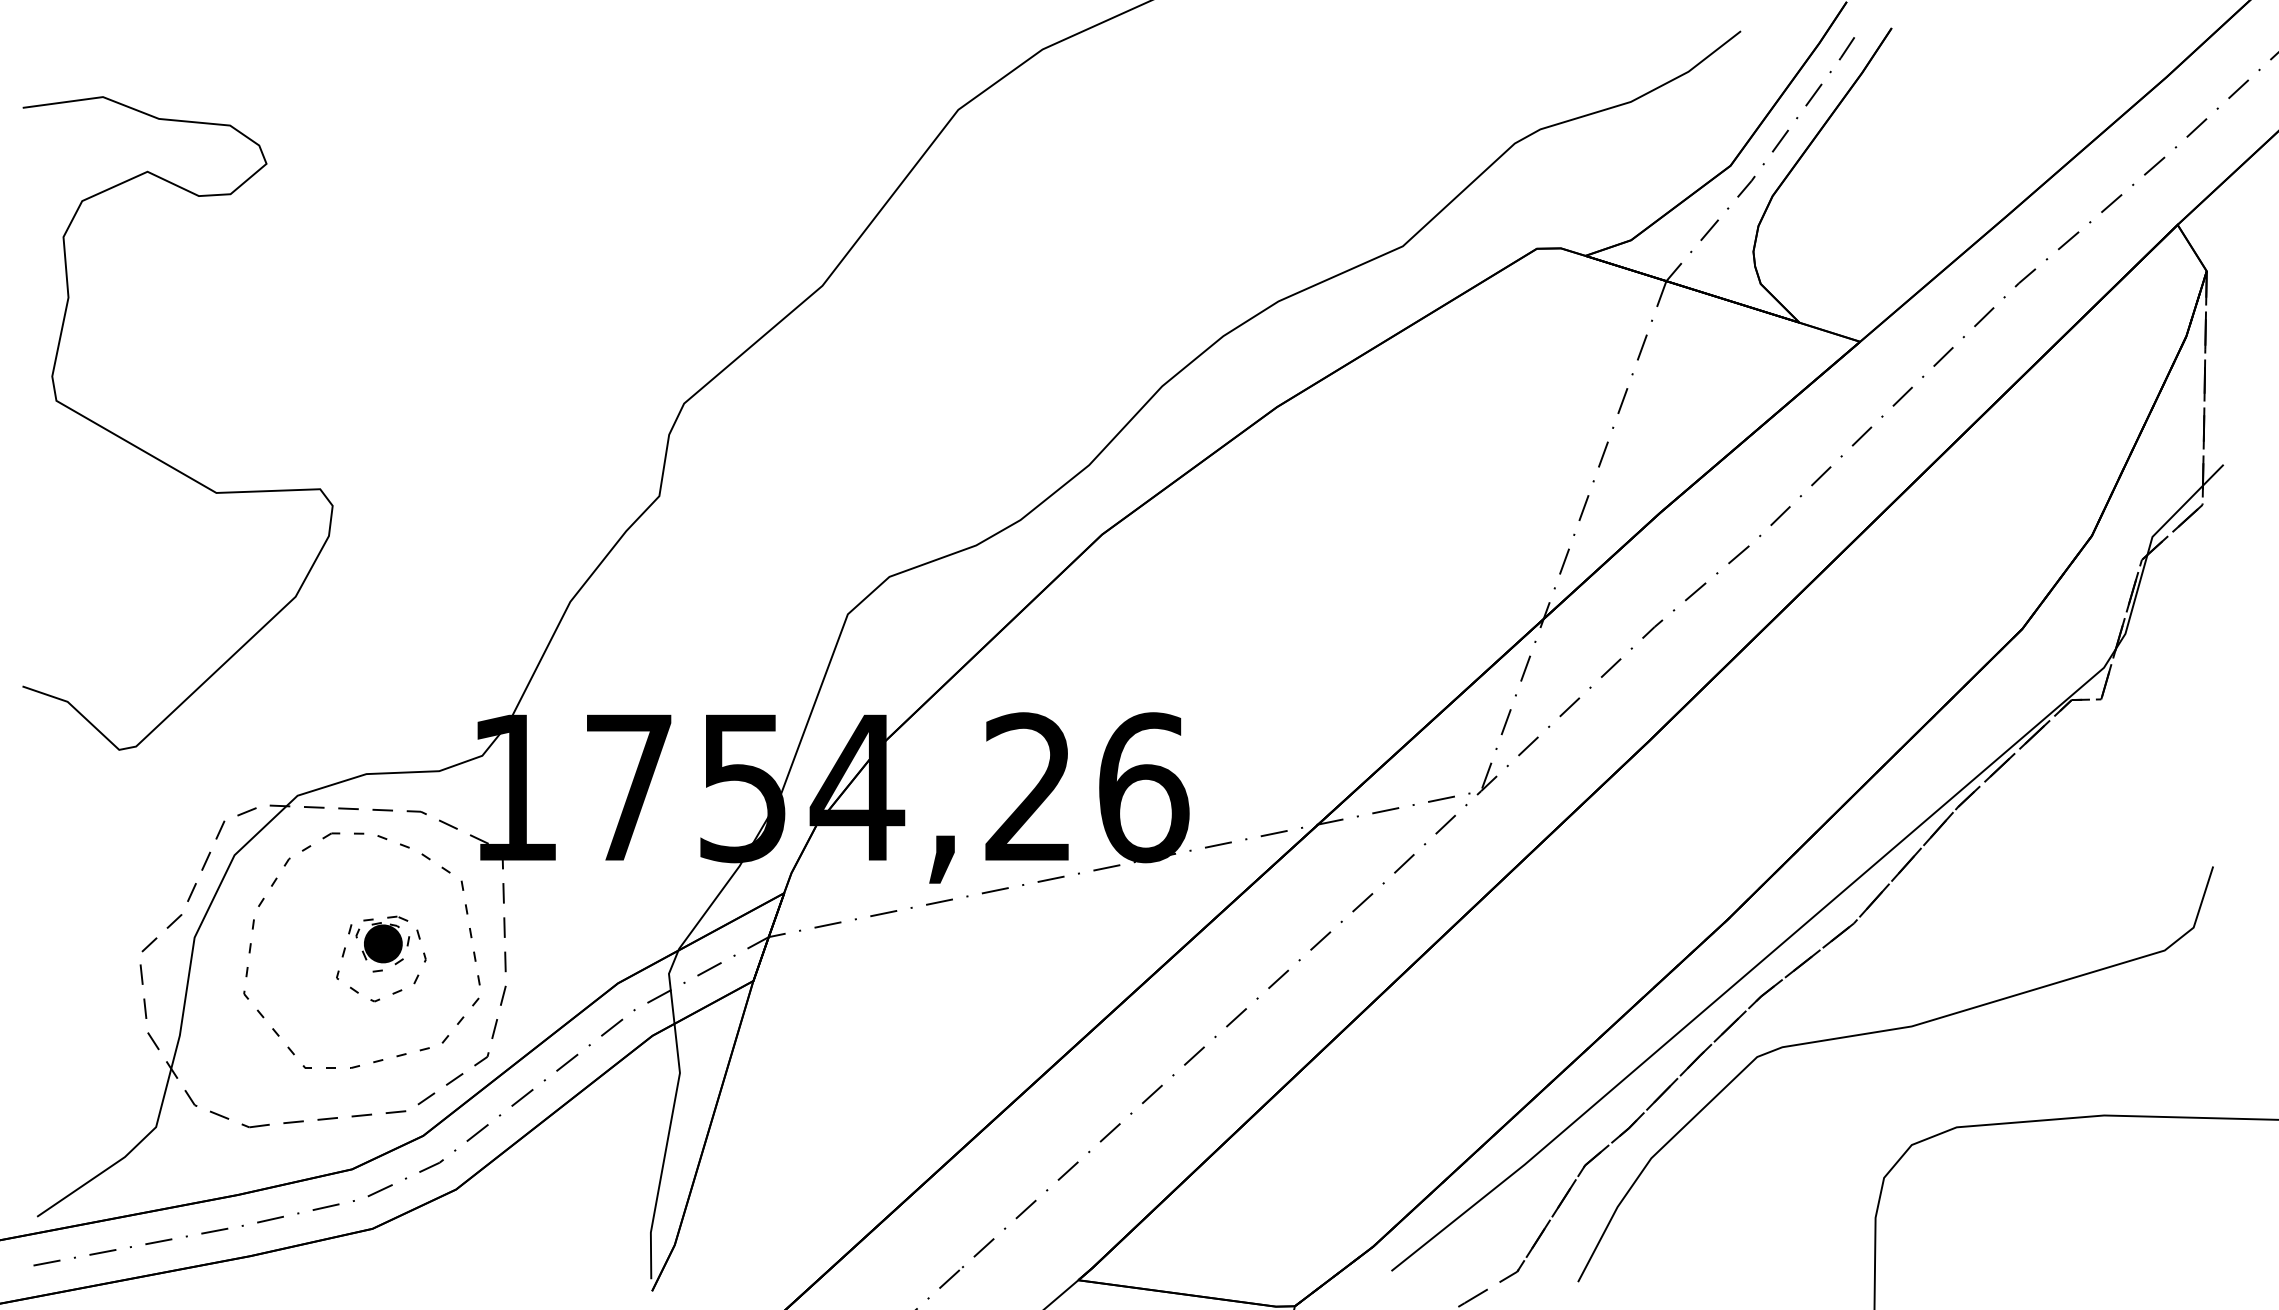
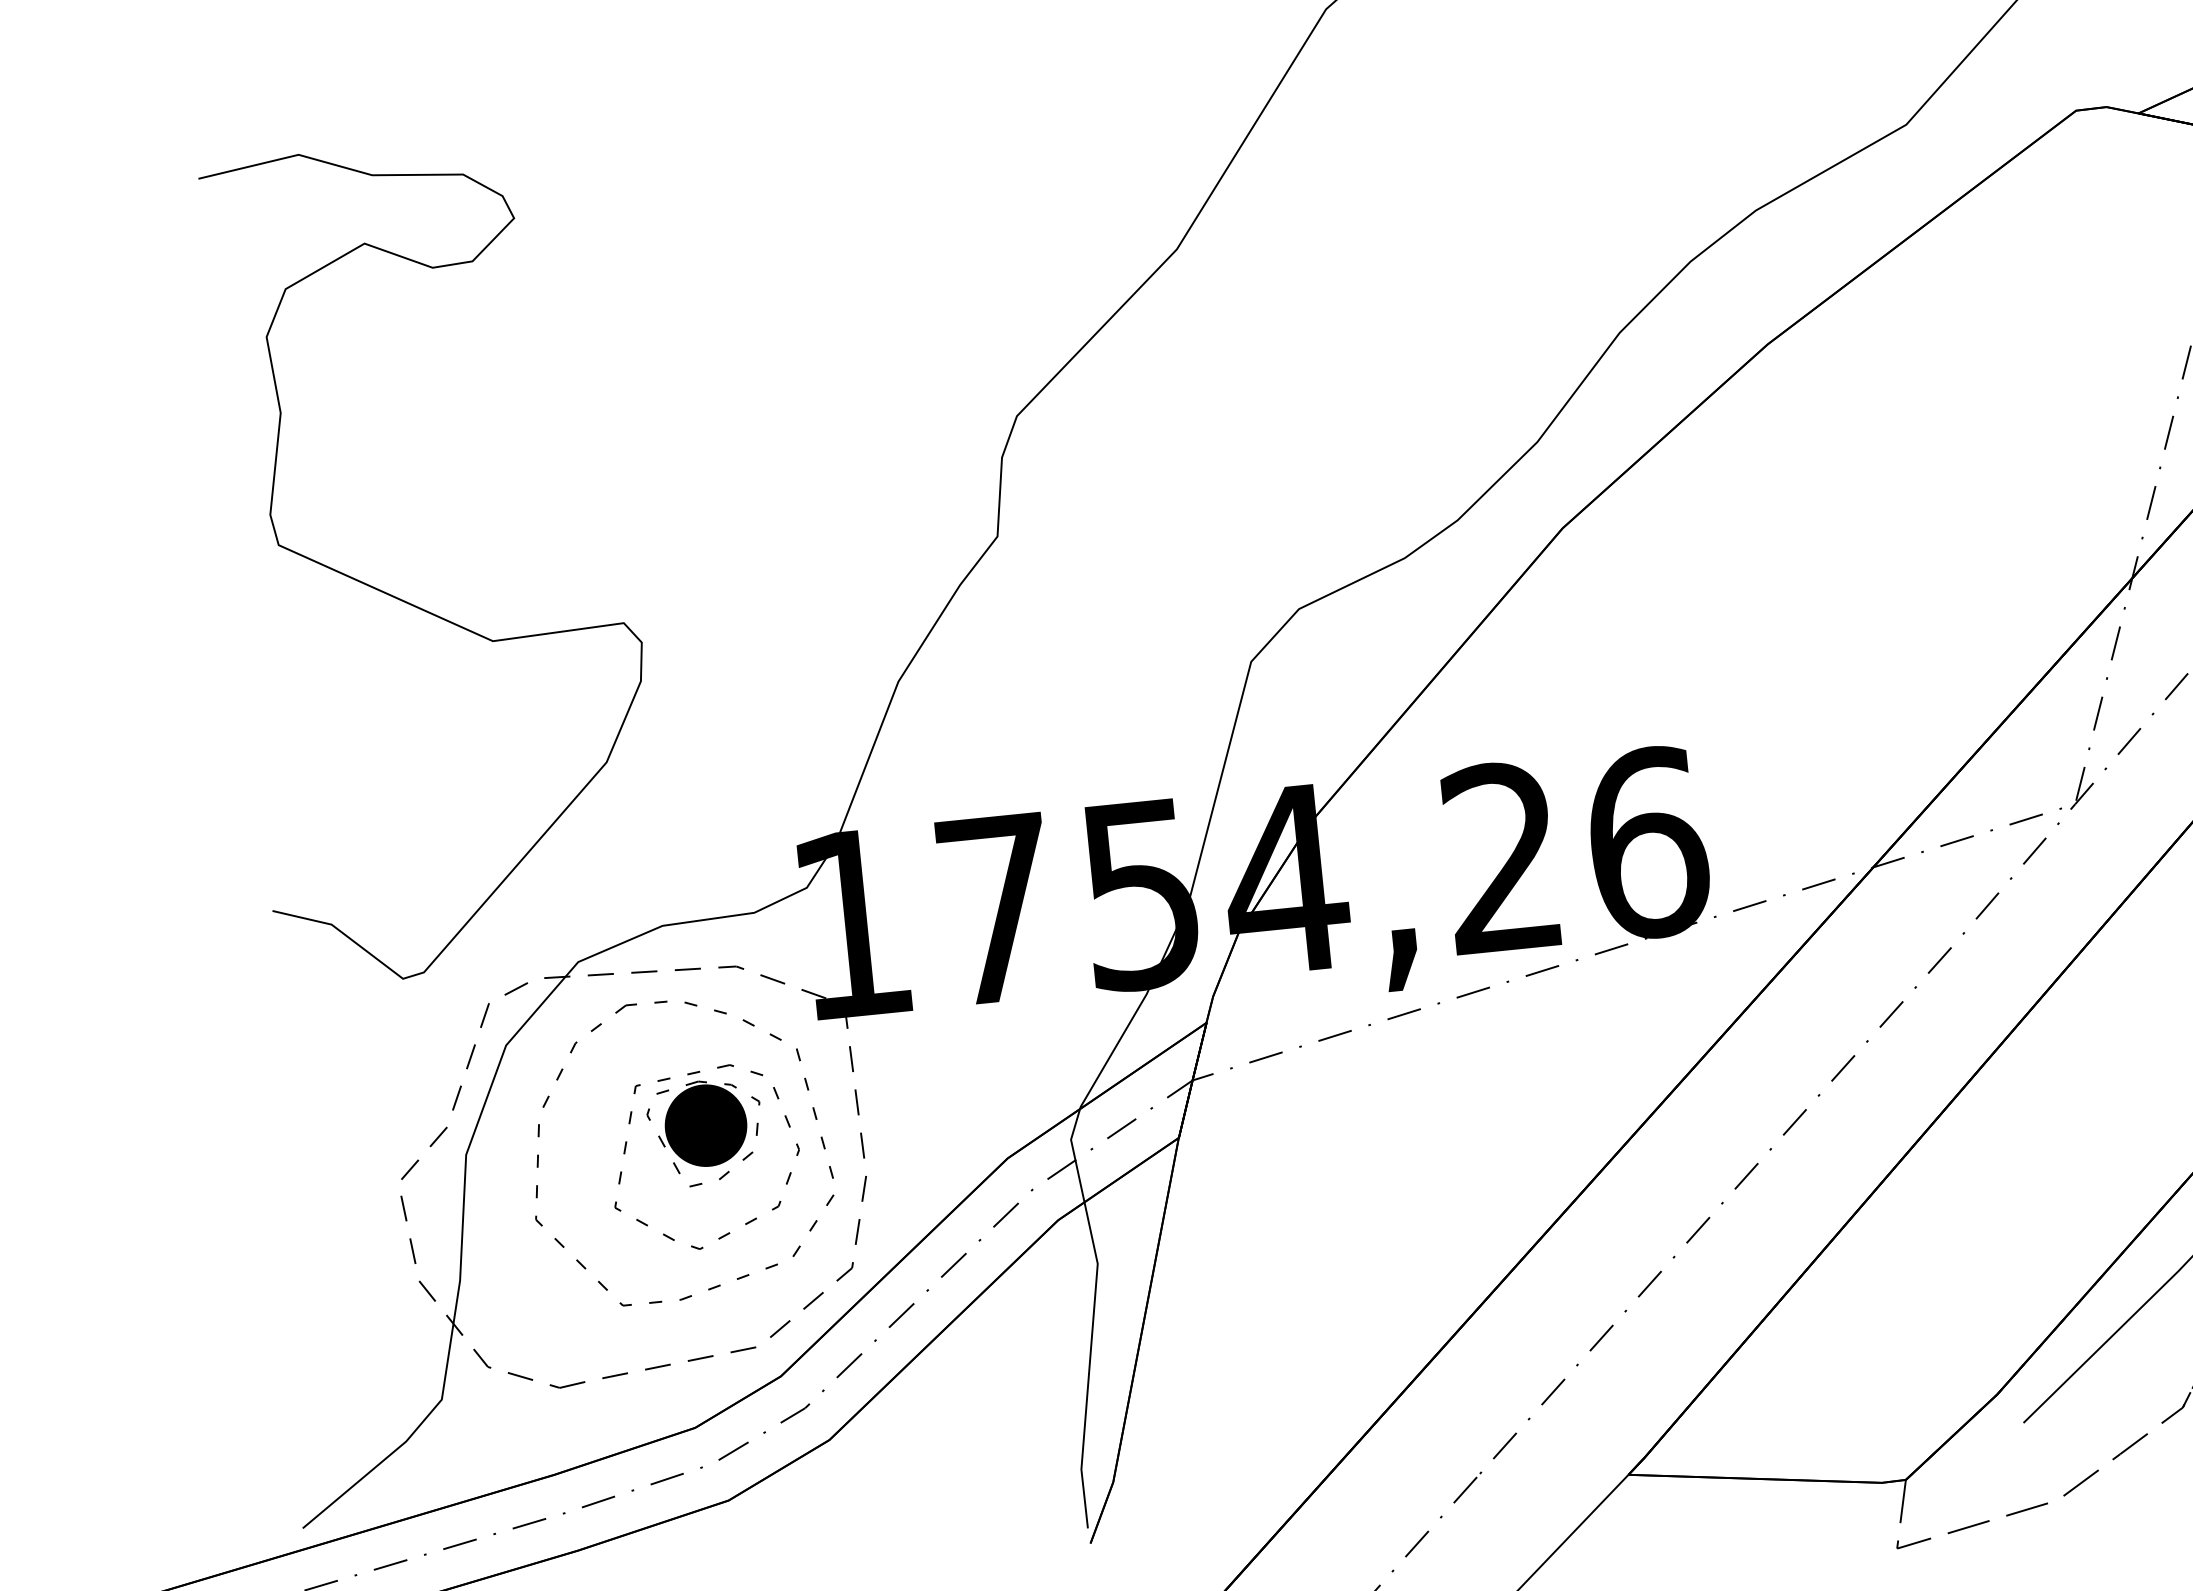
curve: (155, 456) -> (411, 602), moved
part: (381, 958) -> (705, 1157), size x1.67

